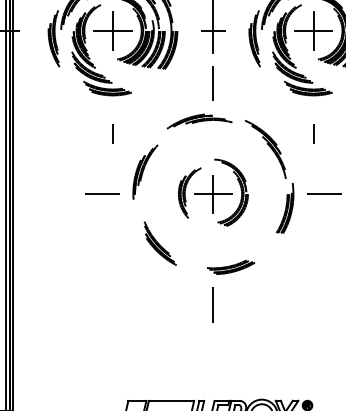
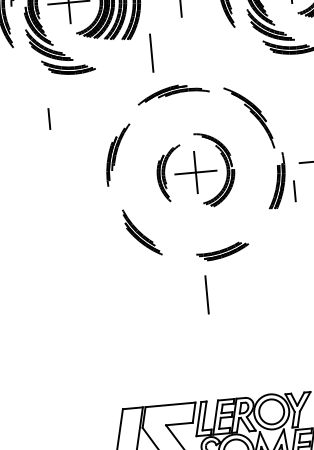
line: (212, 83) -> (150, 53), moved
line: (112, 133) -> (48, 118), moved
line: (313, 133) -> (294, 190), moved
line: (102, 194) -> (73, 184), removed

